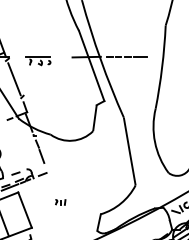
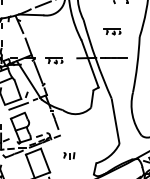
part: (125, 17) -> (112, 31), added
part: (60, 201) -> (69, 154), size x1.6

